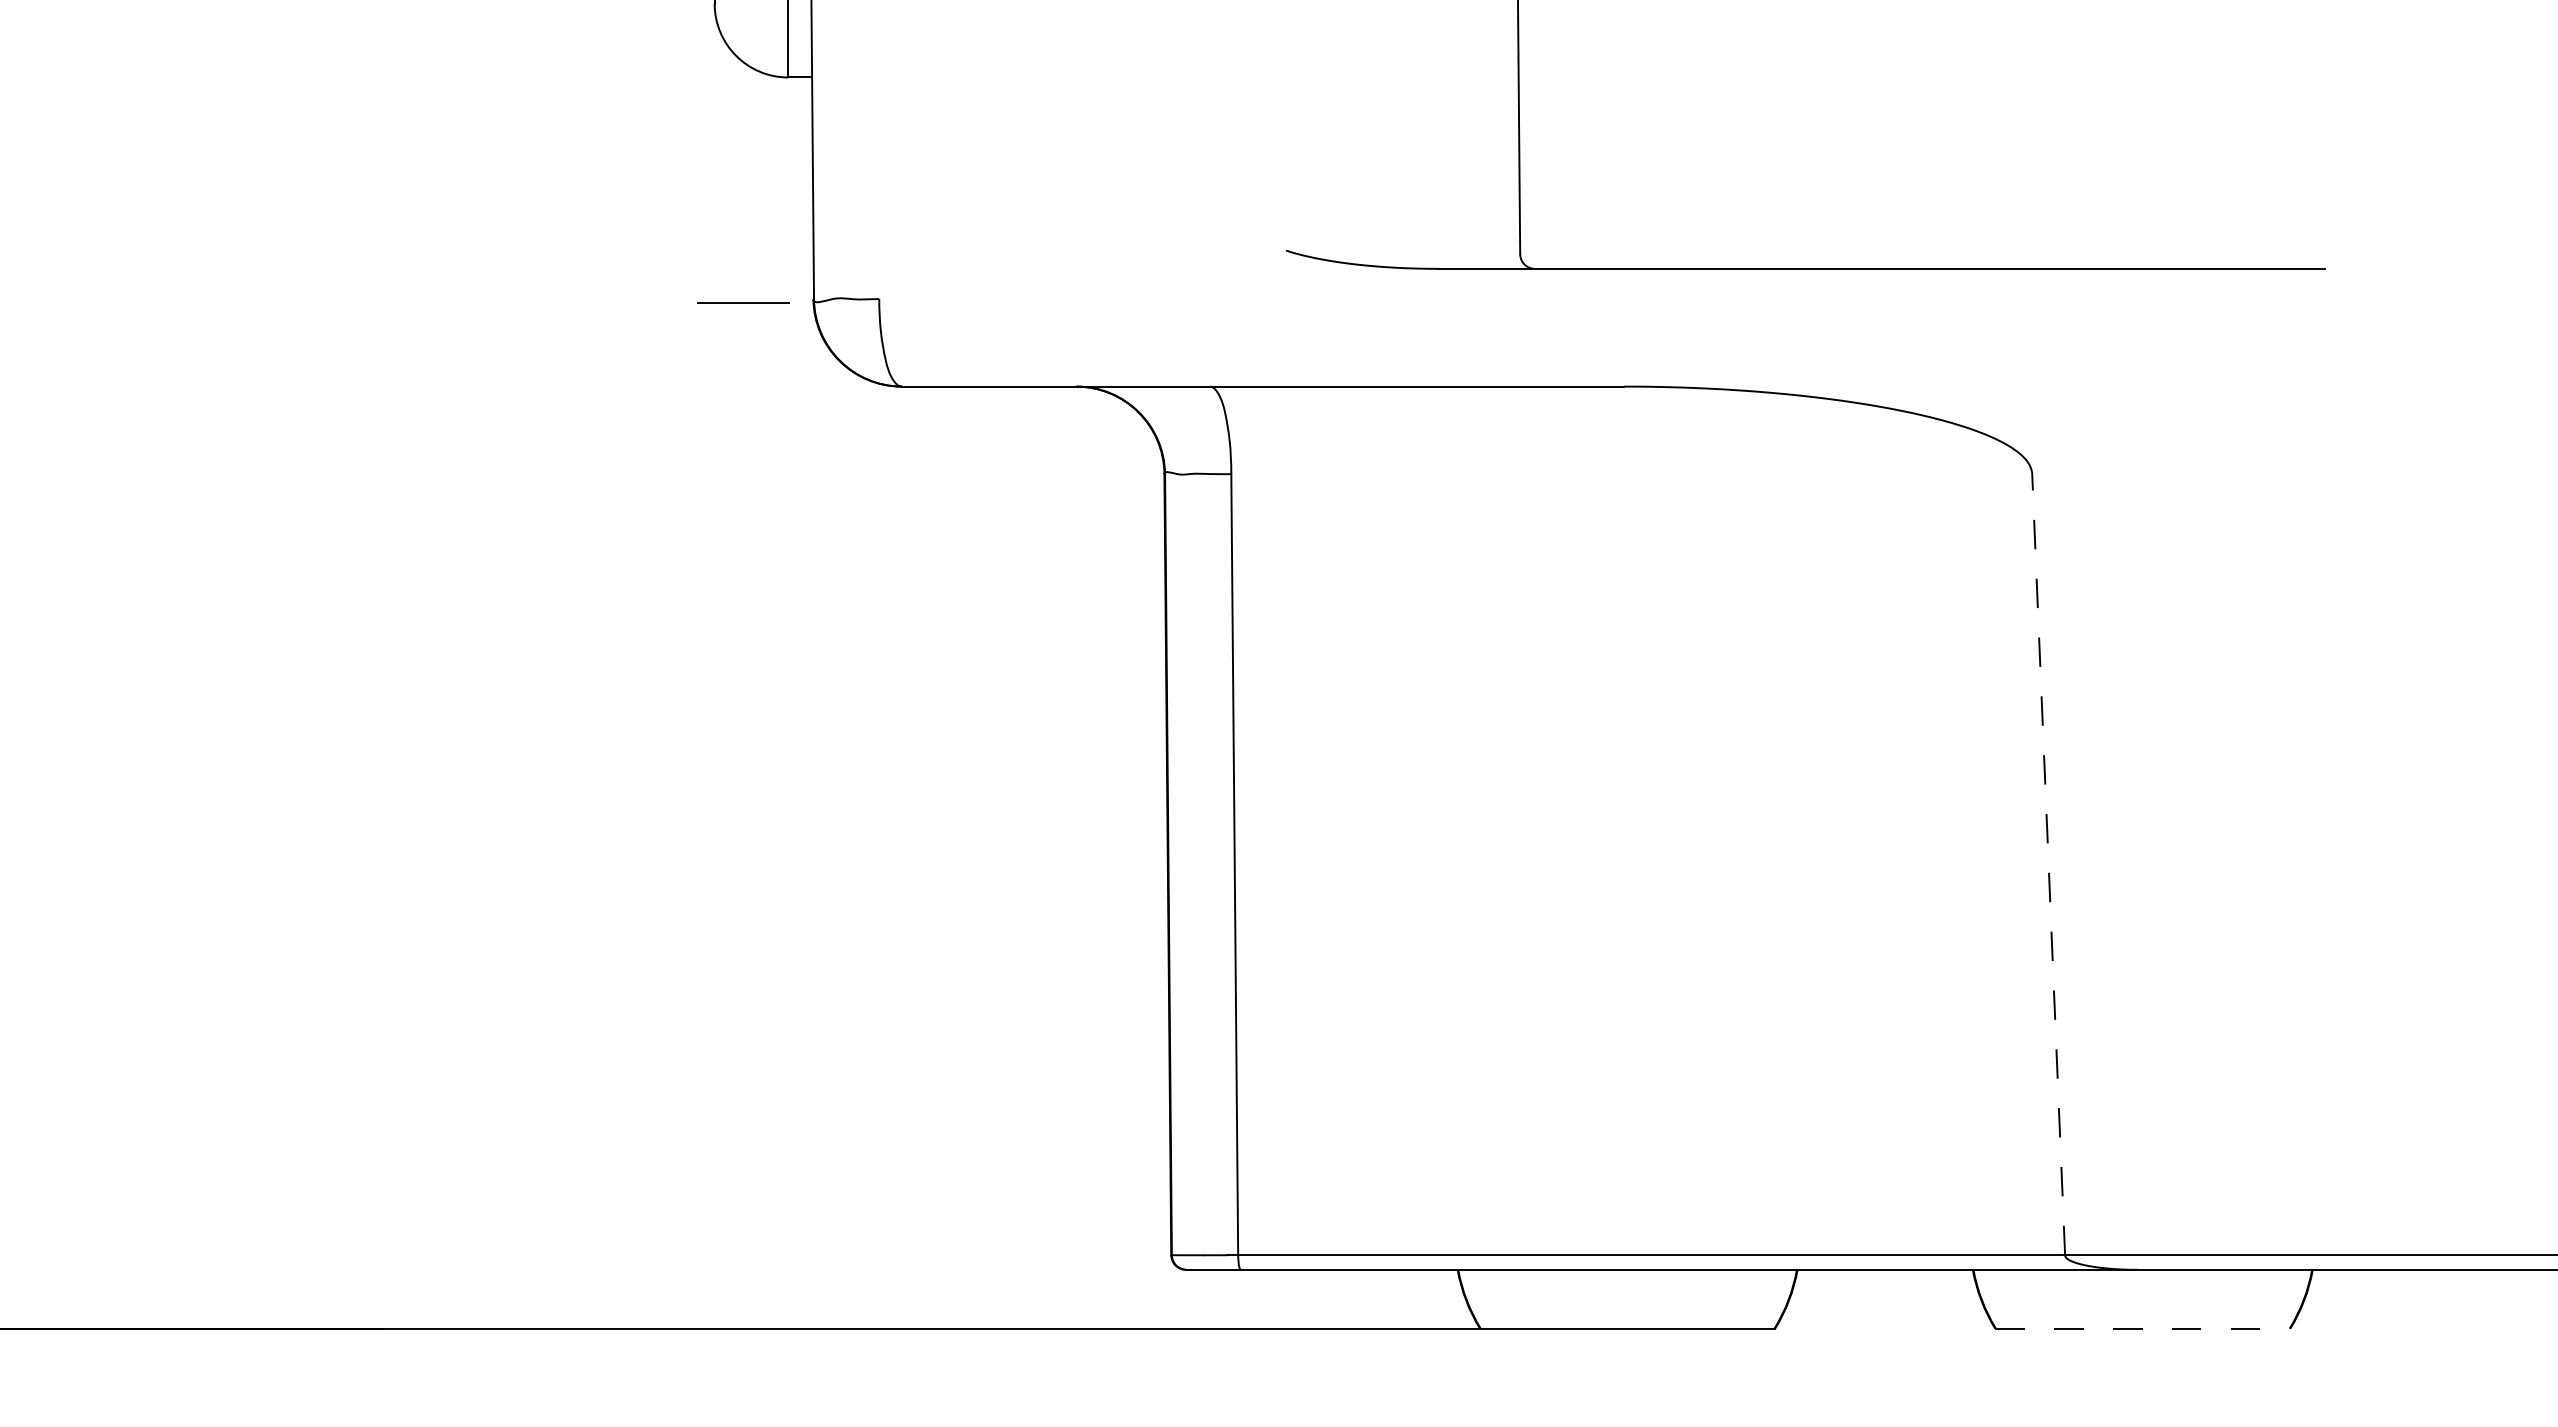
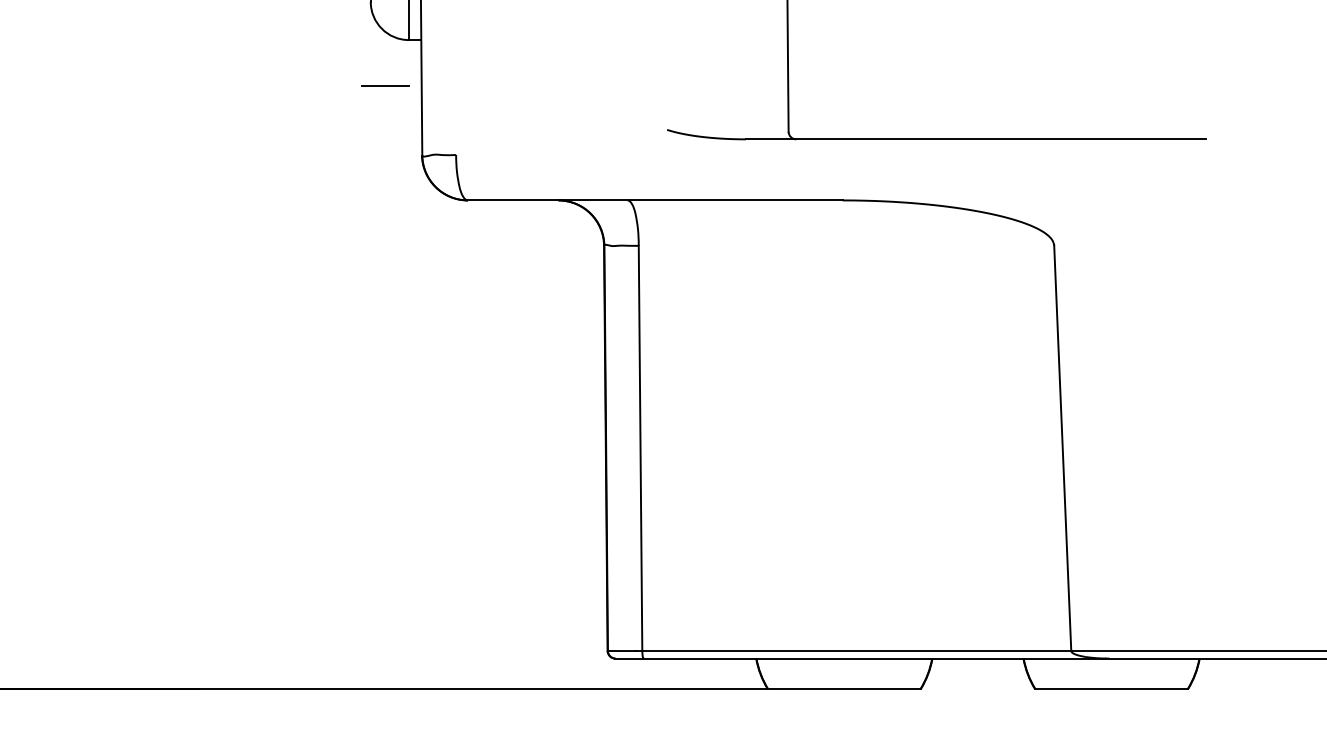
line: (743, 301) -> (385, 85), moved
line: (2048, 864) -> (1062, 448), dashed -> solid
line: (2142, 1329) -> (1111, 689), dashed -> solid

